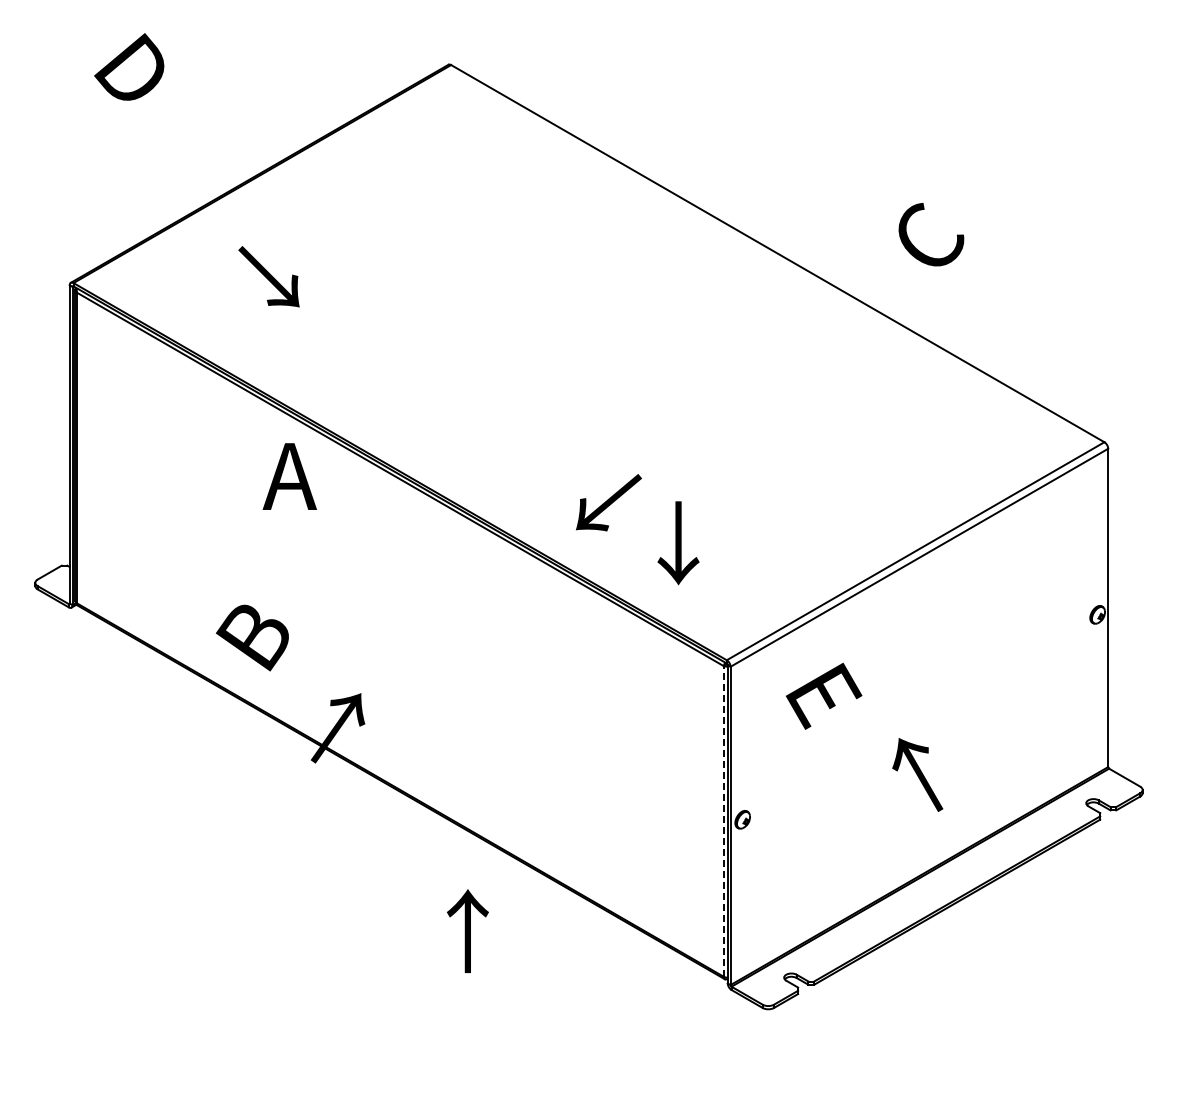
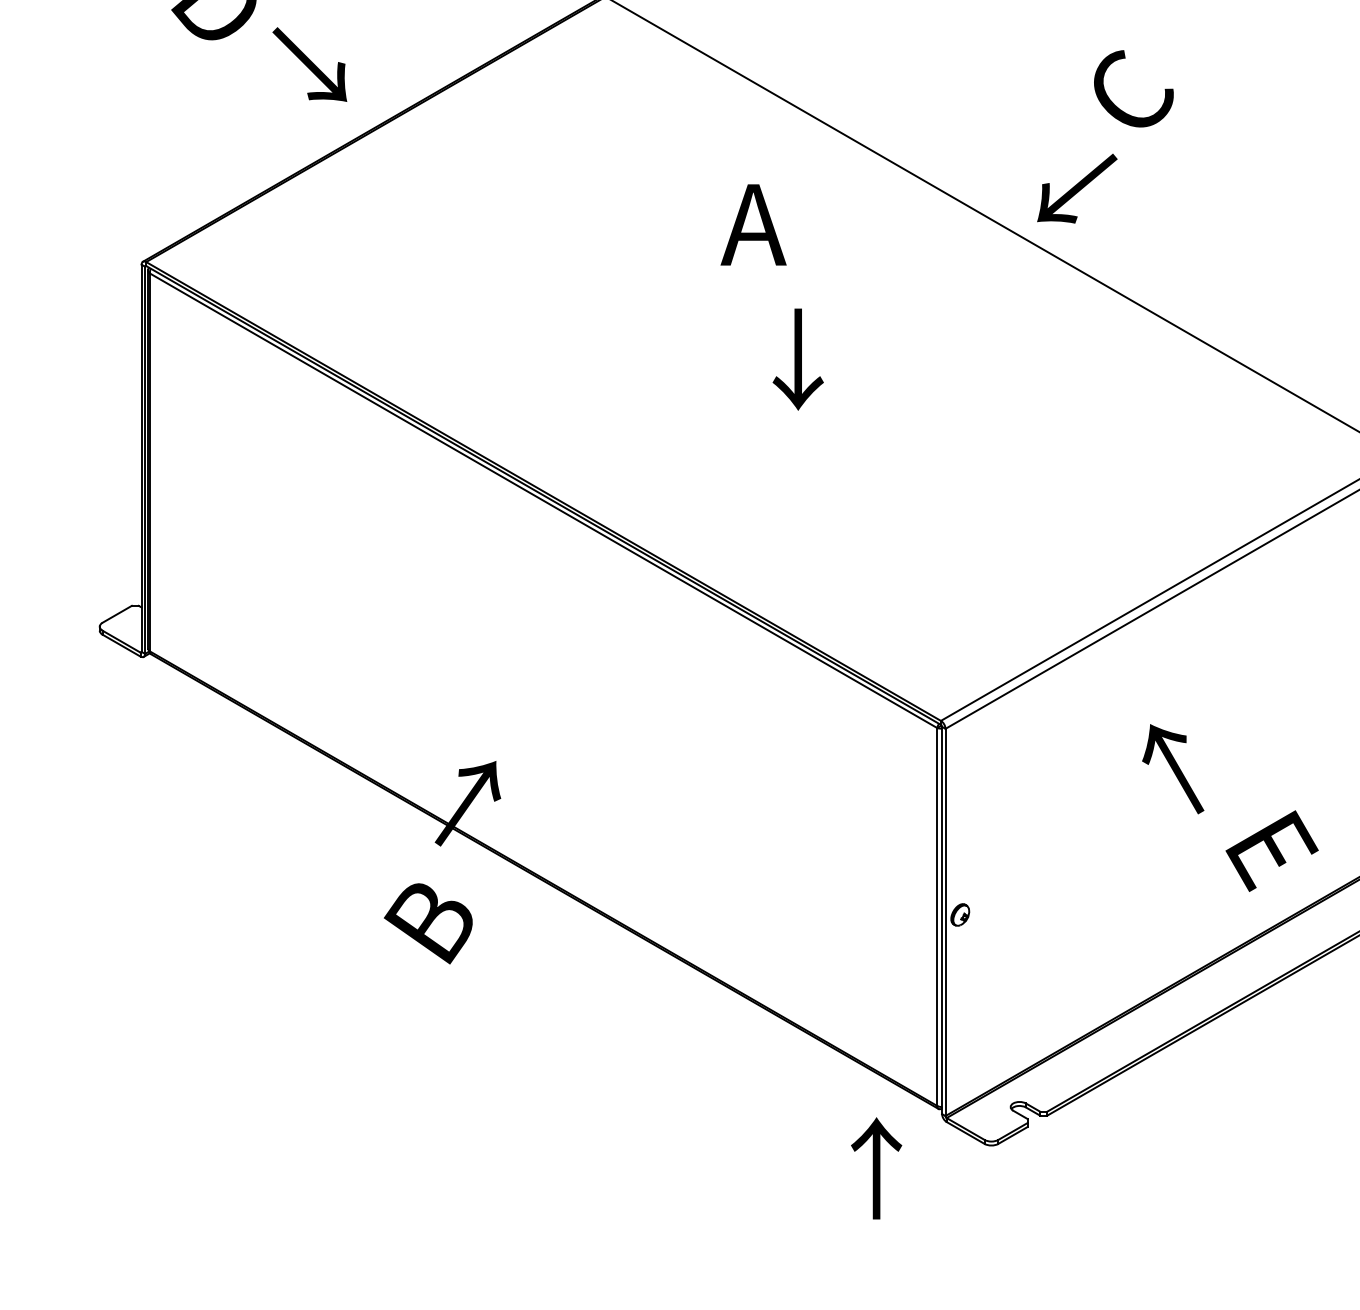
text: (931, 234) -> (1133, 88), moved
text: (268, 276) -> (309, 64), moved
text: (289, 476) -> (753, 224), moved
text: (608, 502) -> (1076, 188), moved
text: (678, 543) -> (798, 359), moved
text: (252, 637) -> (428, 923), moved
text: (823, 695) -> (1271, 850), moved
text: (917, 774) -> (1172, 768), moved
line: (723, 820) -> (936, 915), dashed -> solid
text: (467, 930) -> (876, 1167), moved

